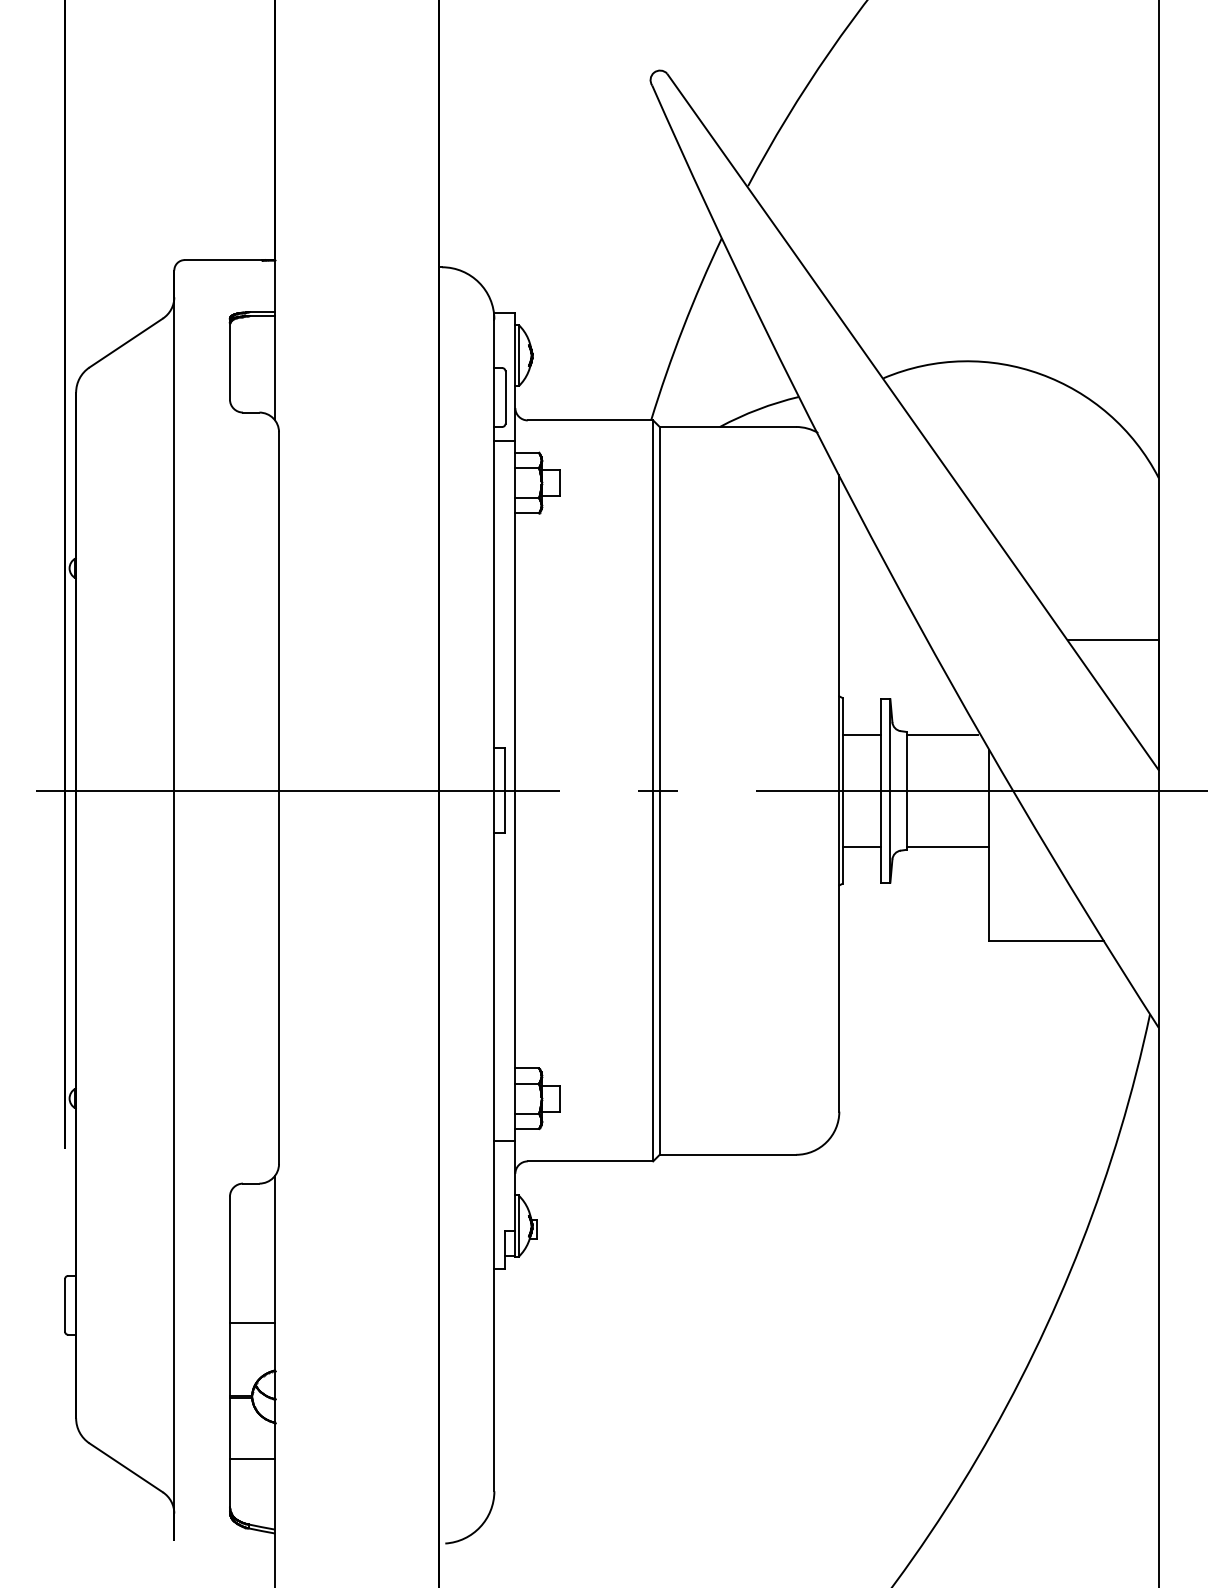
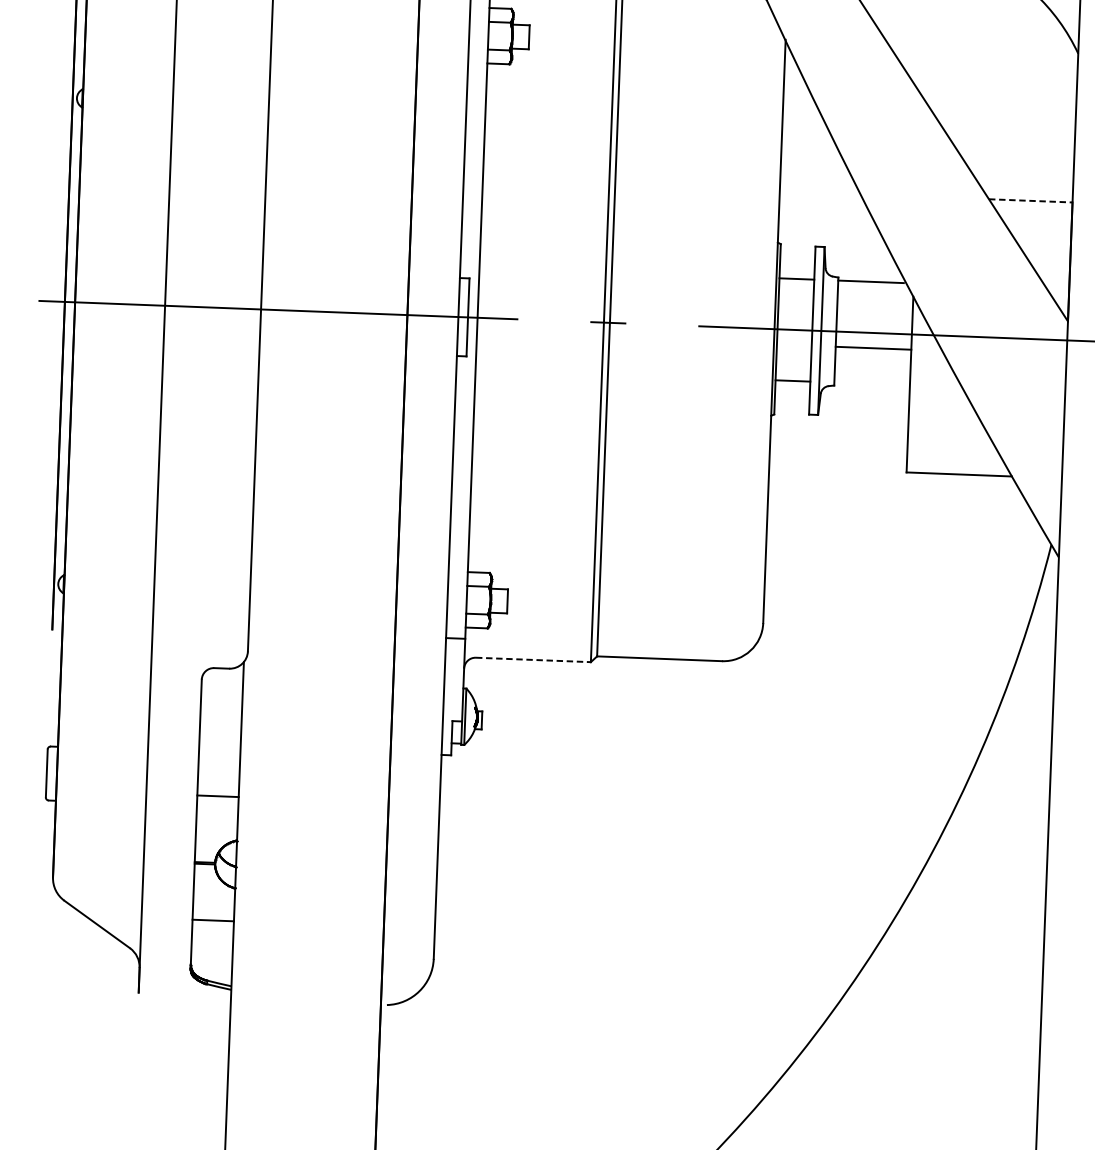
line: (1113, 640) -> (1031, 201), solid -> dashed
line: (947, 846) -> (873, 348), moved
line: (590, 1161) -> (533, 660), solid -> dashed

